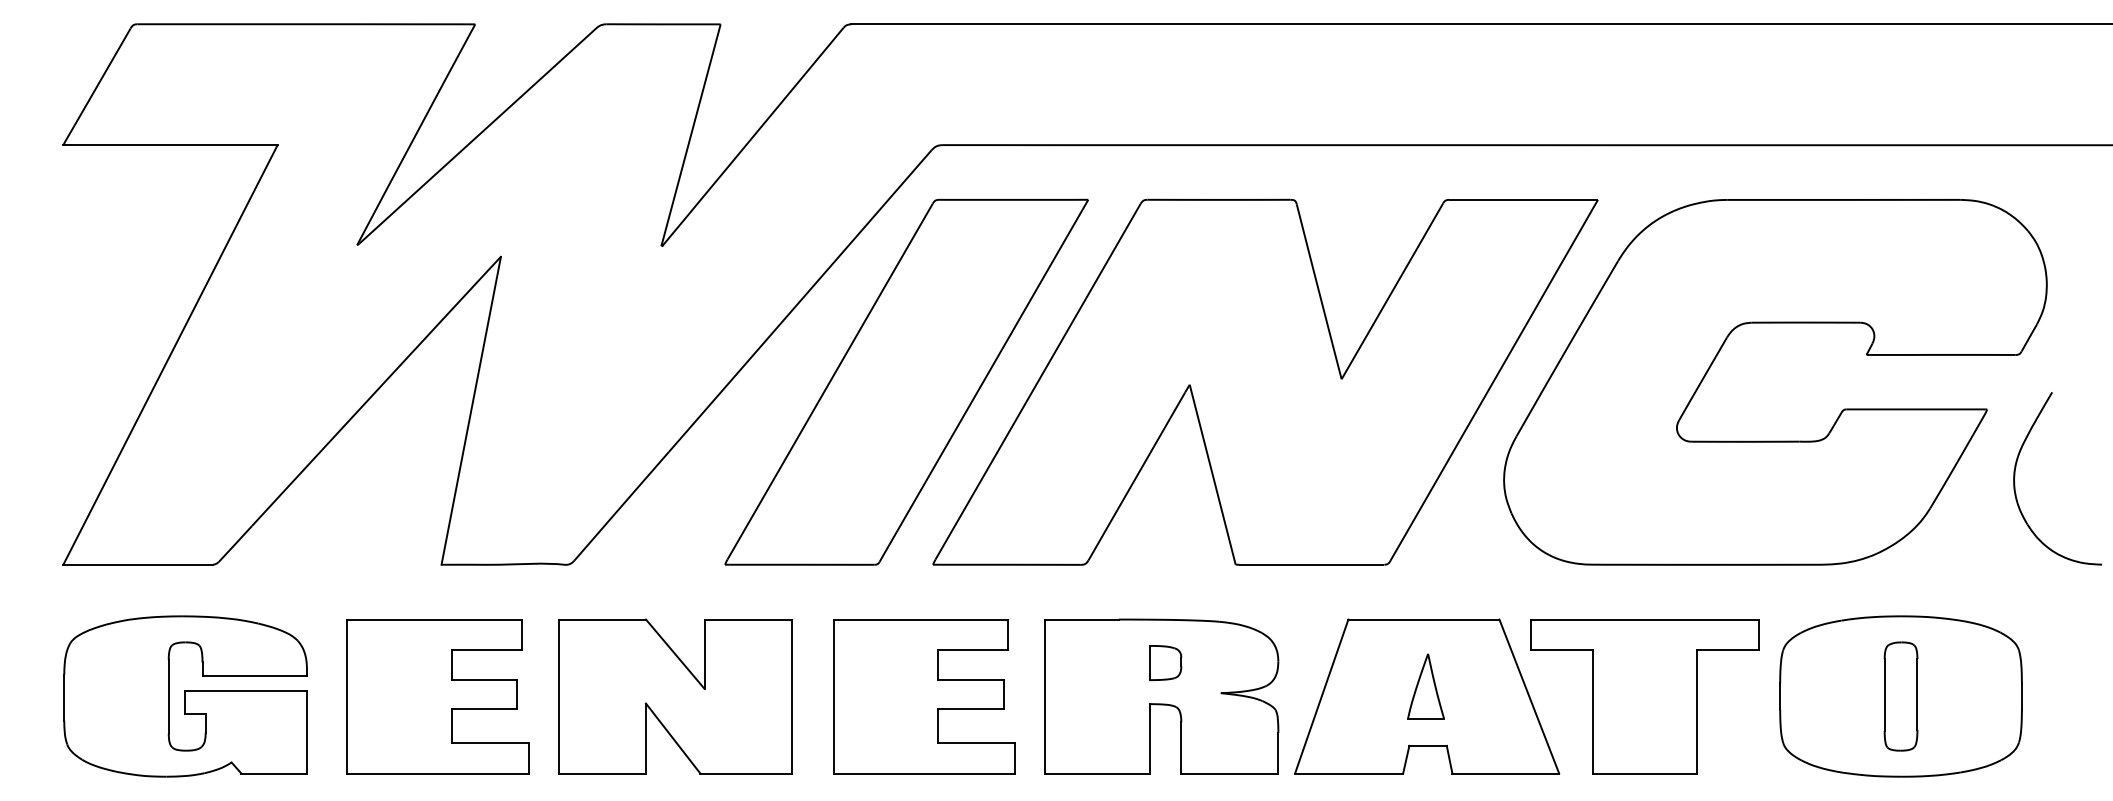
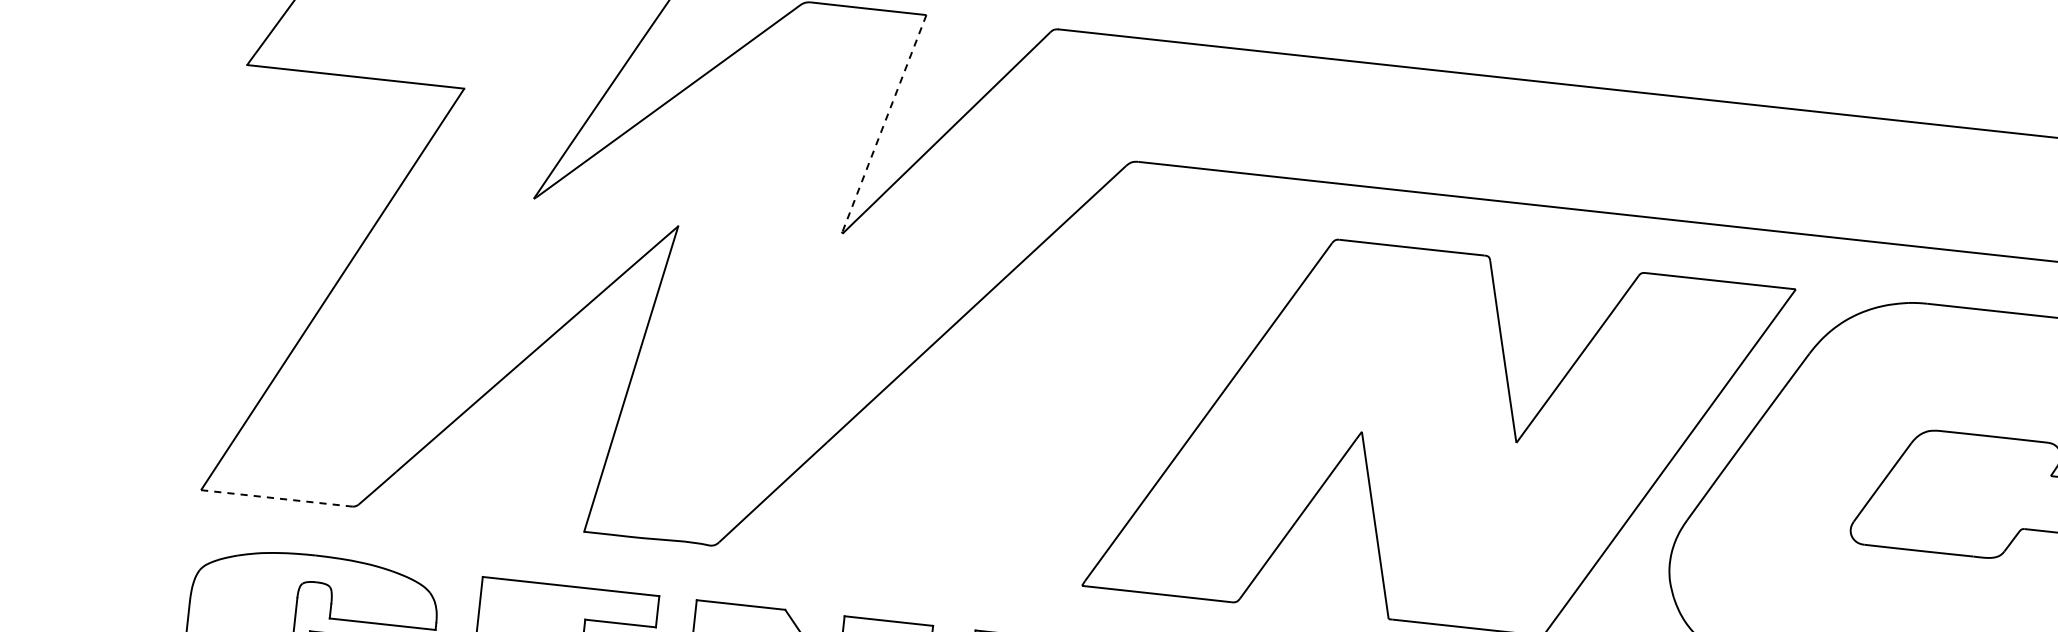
line: (690, 135) -> (883, 124), solid -> dashed
part: (906, 381) -> (1075, 397), removed
line: (138, 564) -> (277, 498), solid -> dashed

